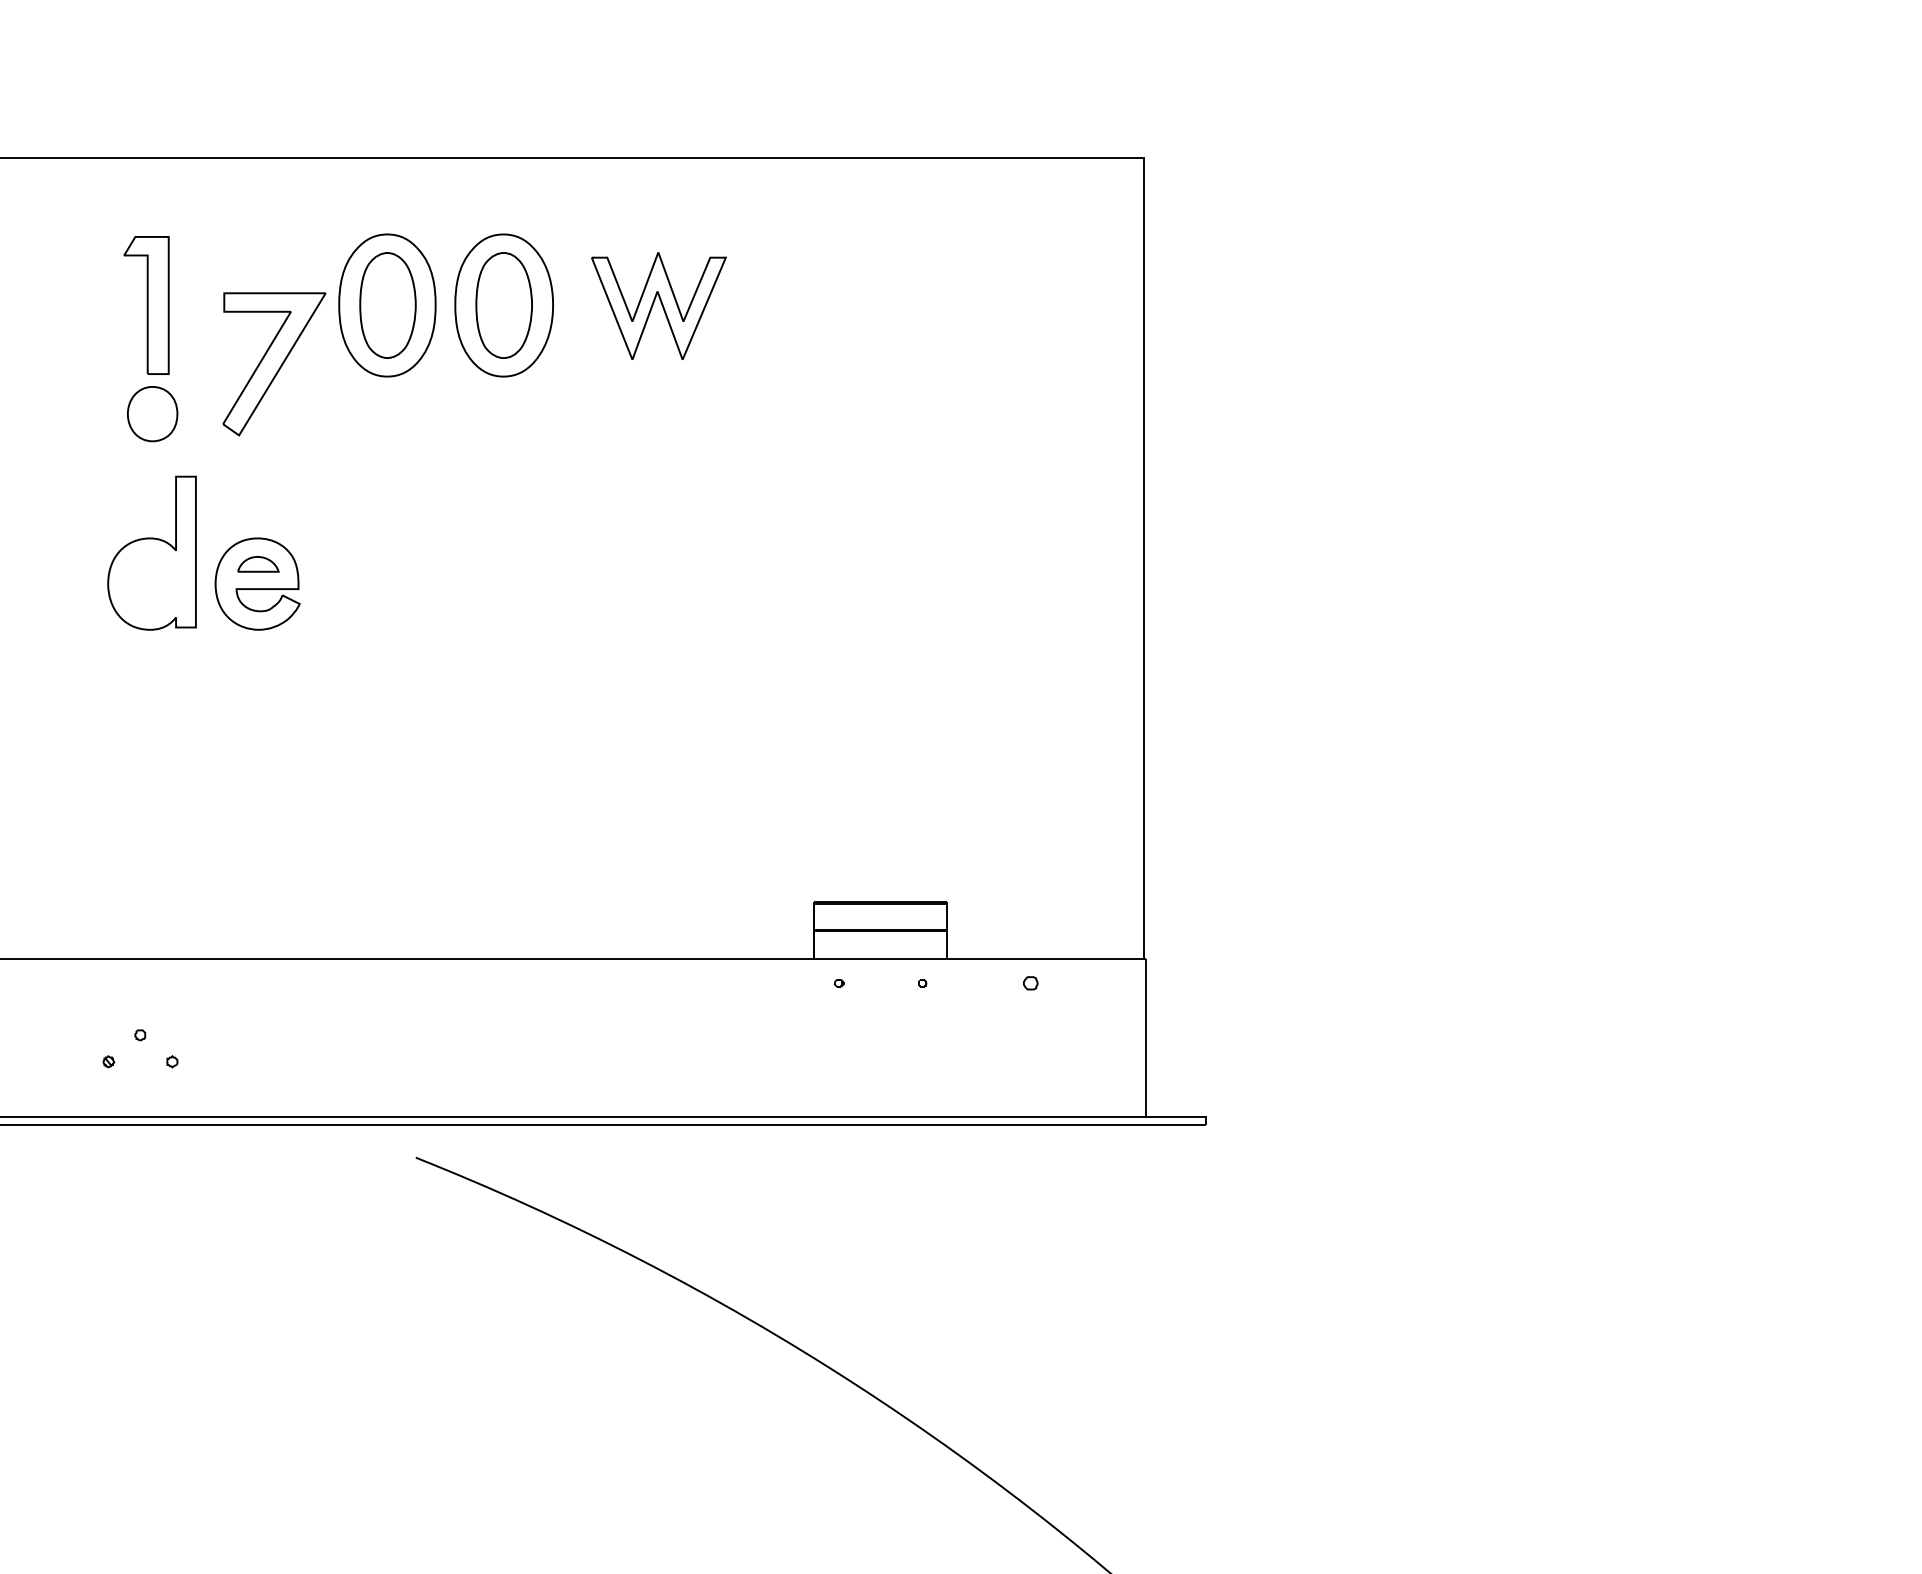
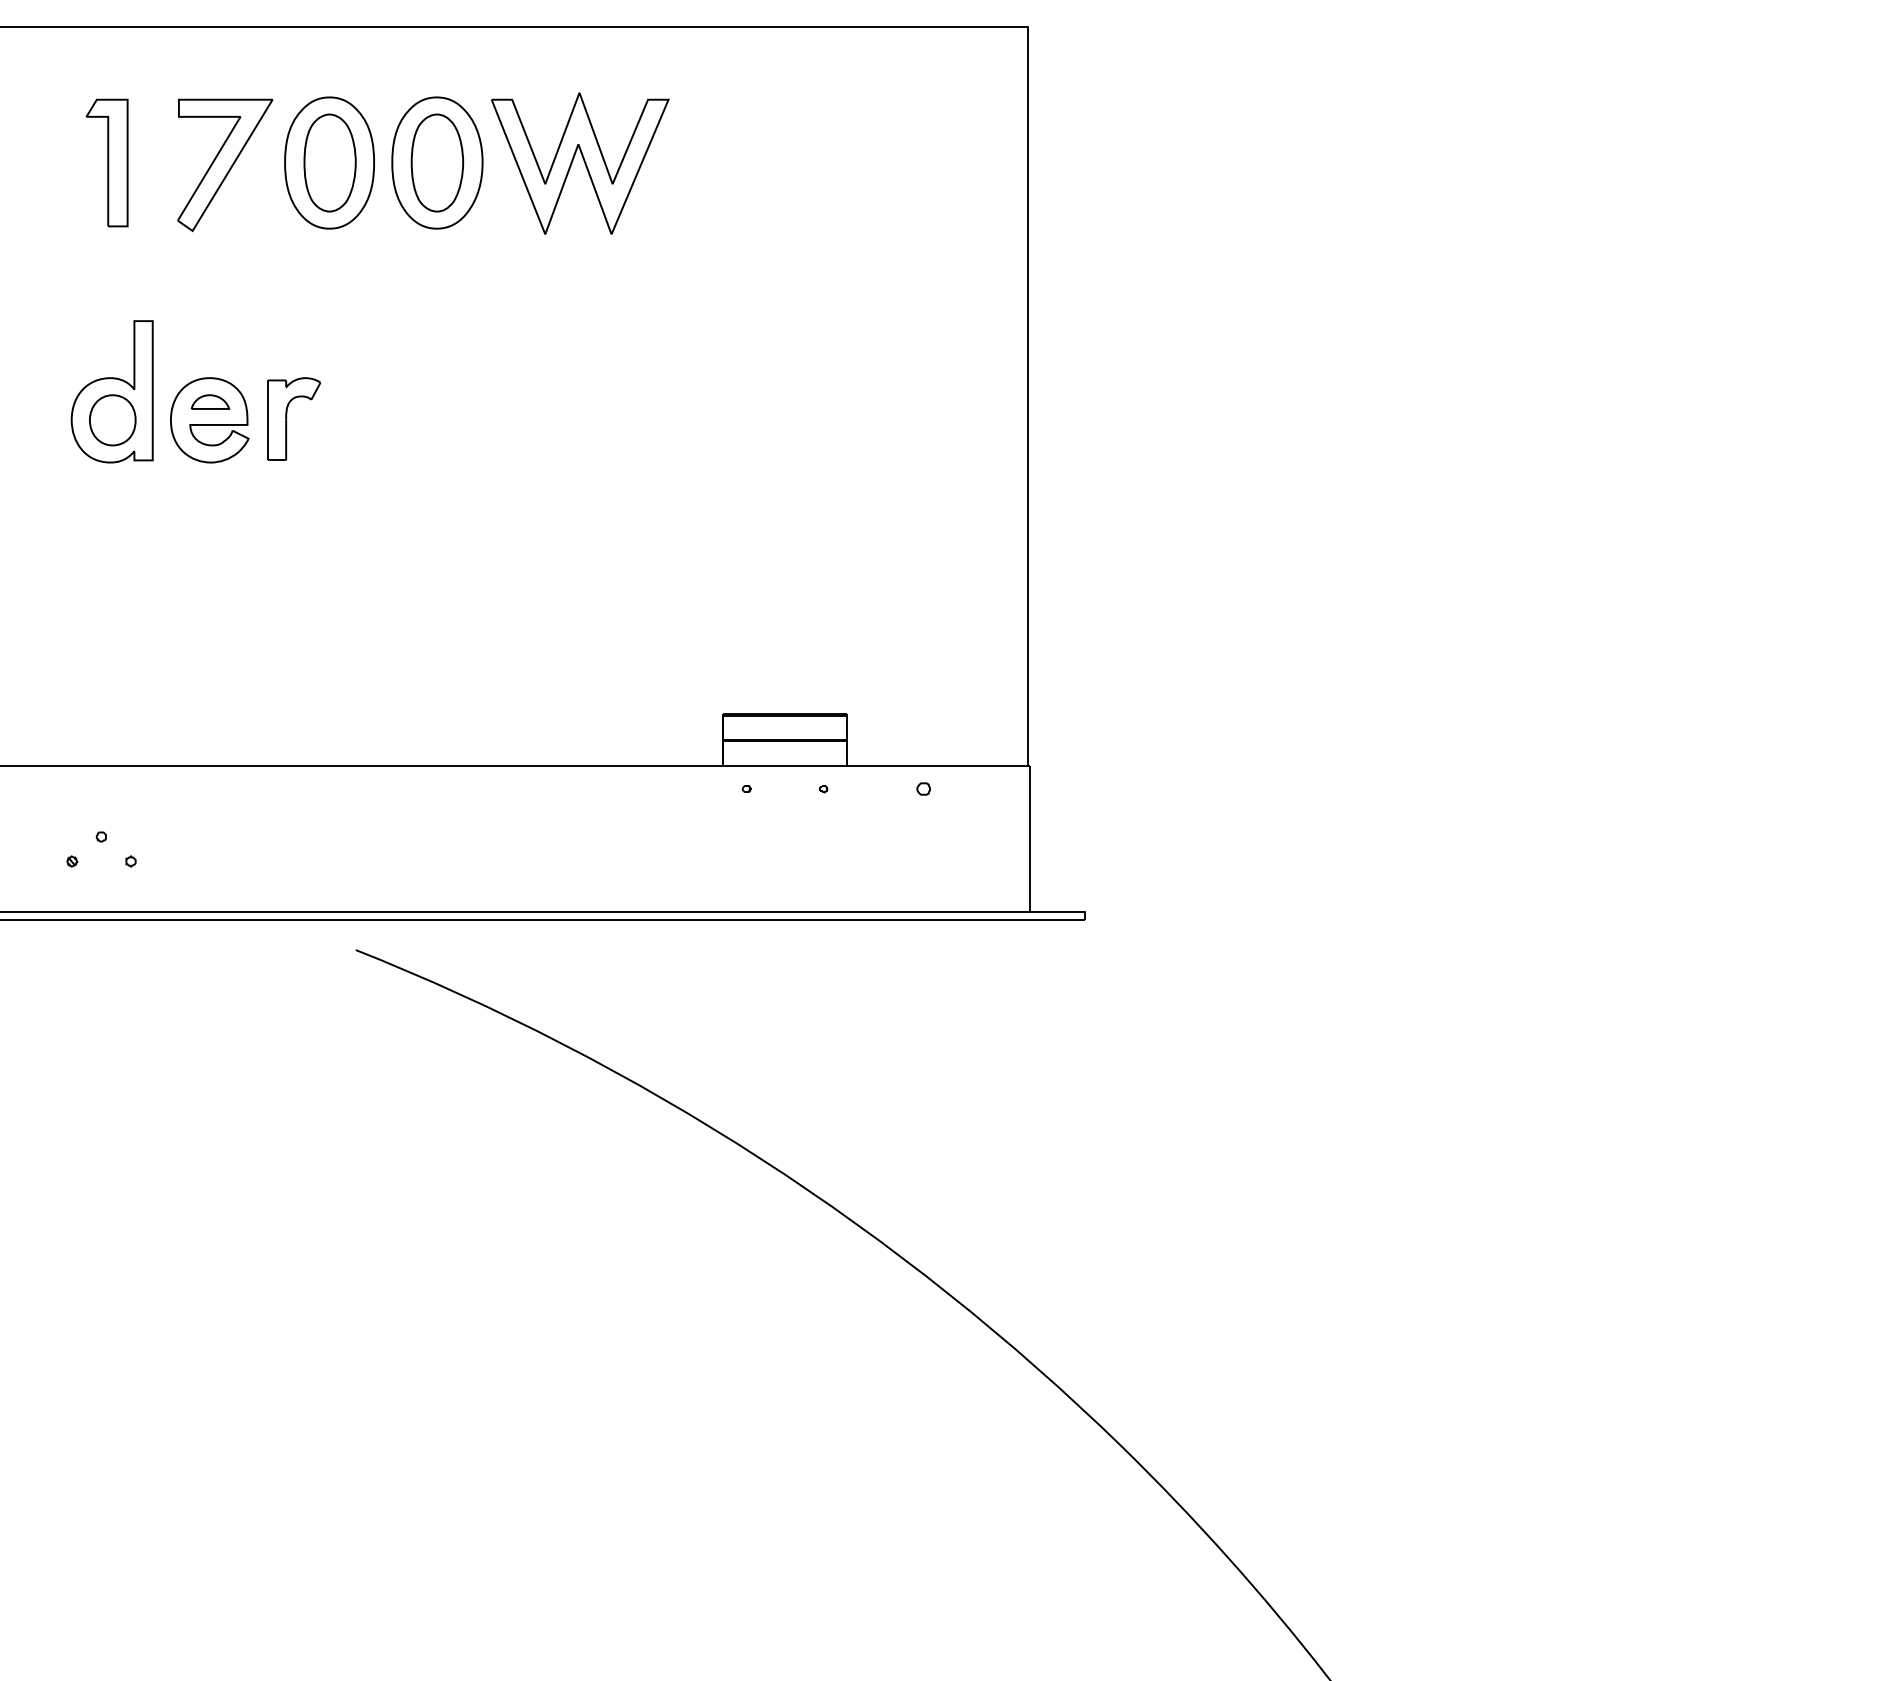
part: (659, 306) -> (580, 163), size x1.43
part: (274, 364) -> (225, 165), moved
part: (152, 414) -> (112, 420), moved
part: (341, 582) -> (287, 418), added

